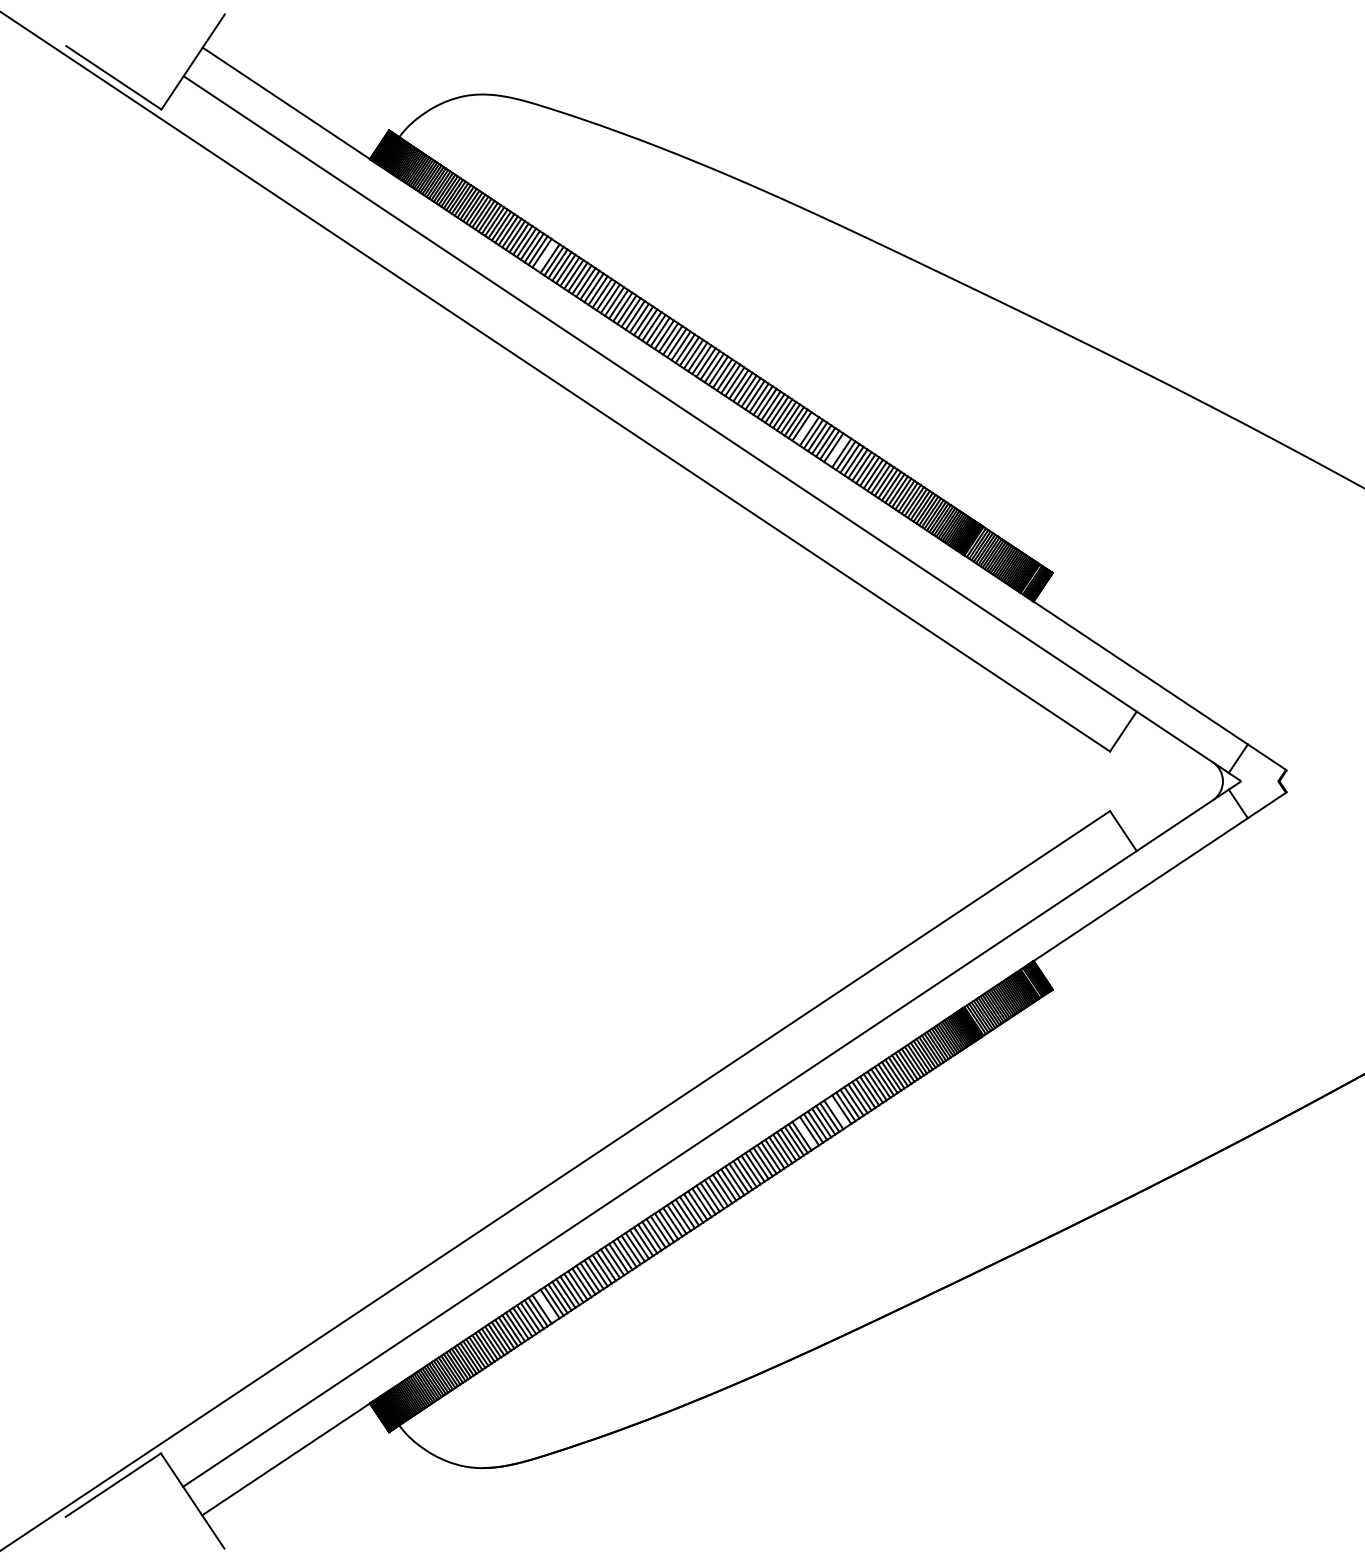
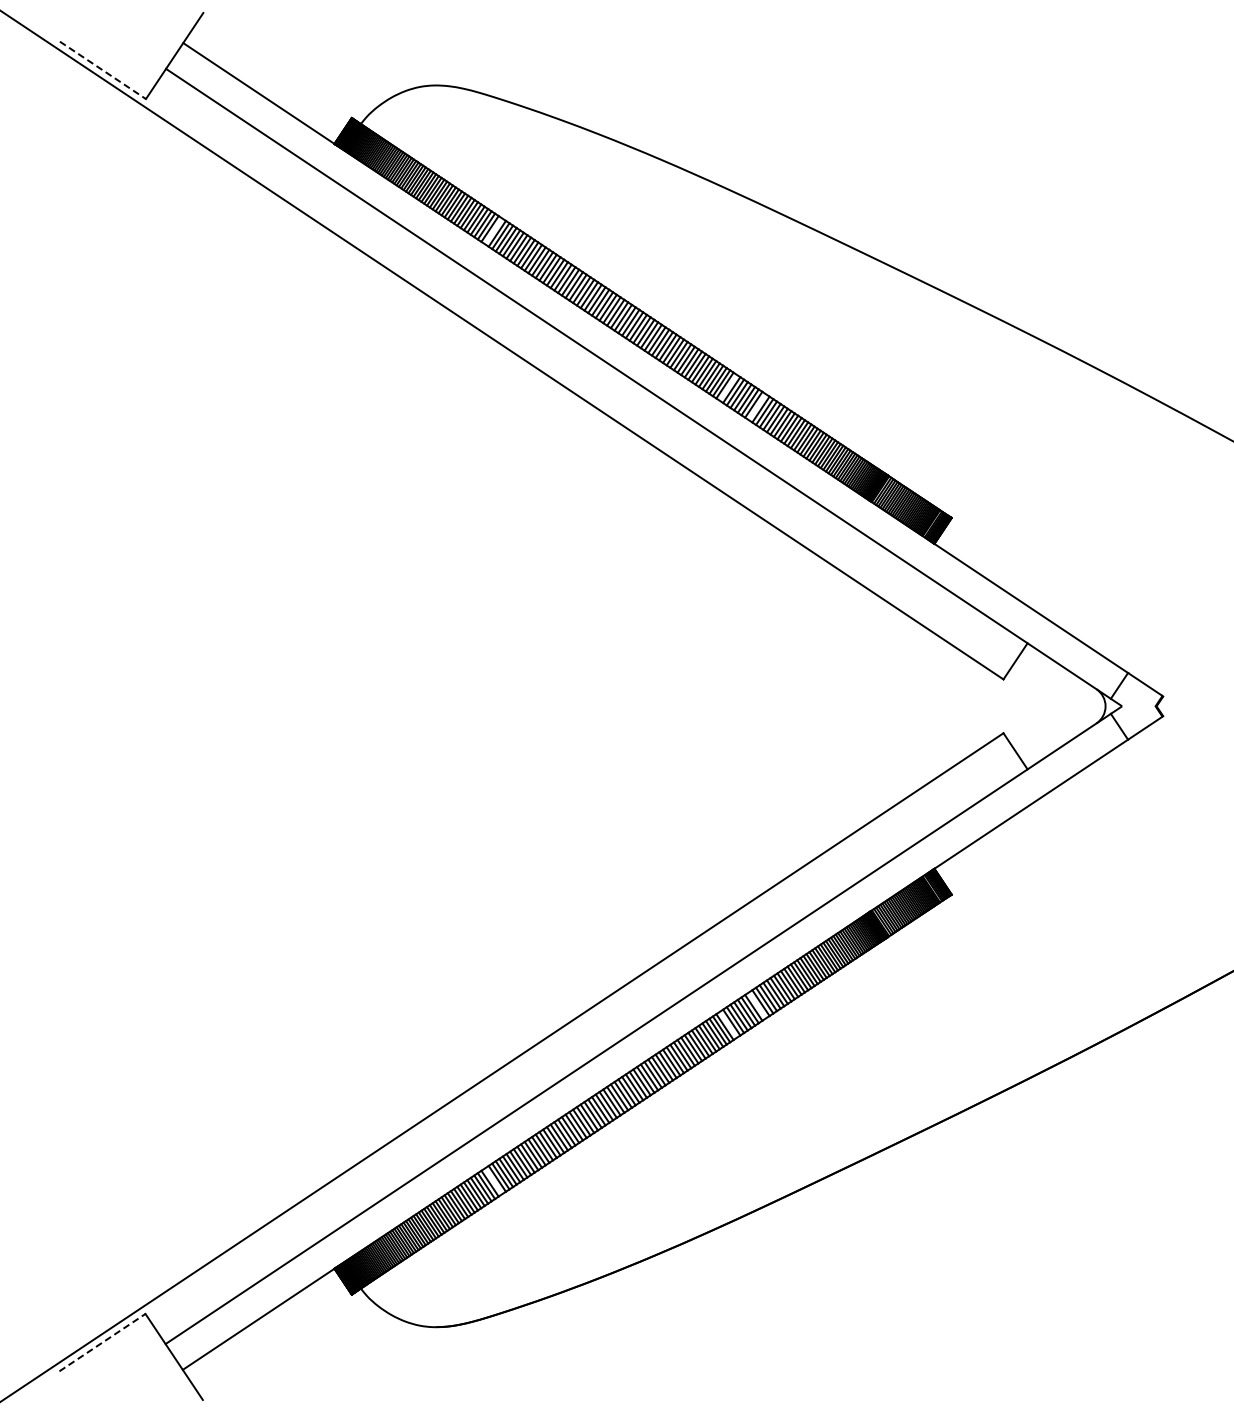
line: (113, 77) -> (102, 70), solid -> dashed
line: (113, 1485) -> (102, 1342), solid -> dashed

